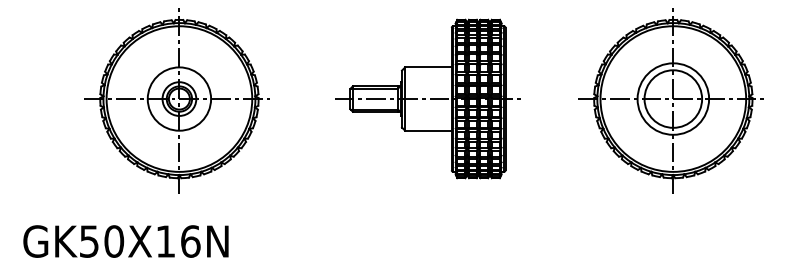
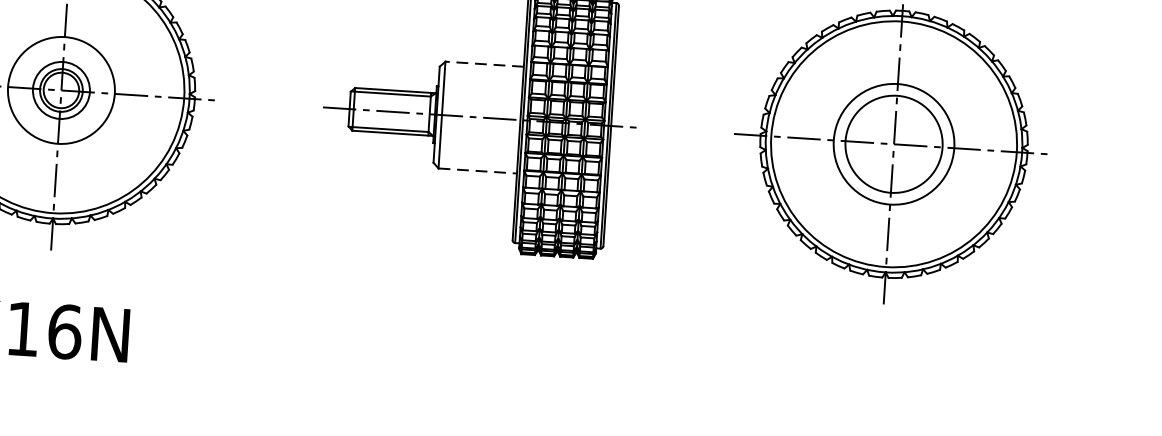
line: (427, 67) -> (483, 64), solid -> dashed
line: (428, 130) -> (477, 170), solid -> dashed

